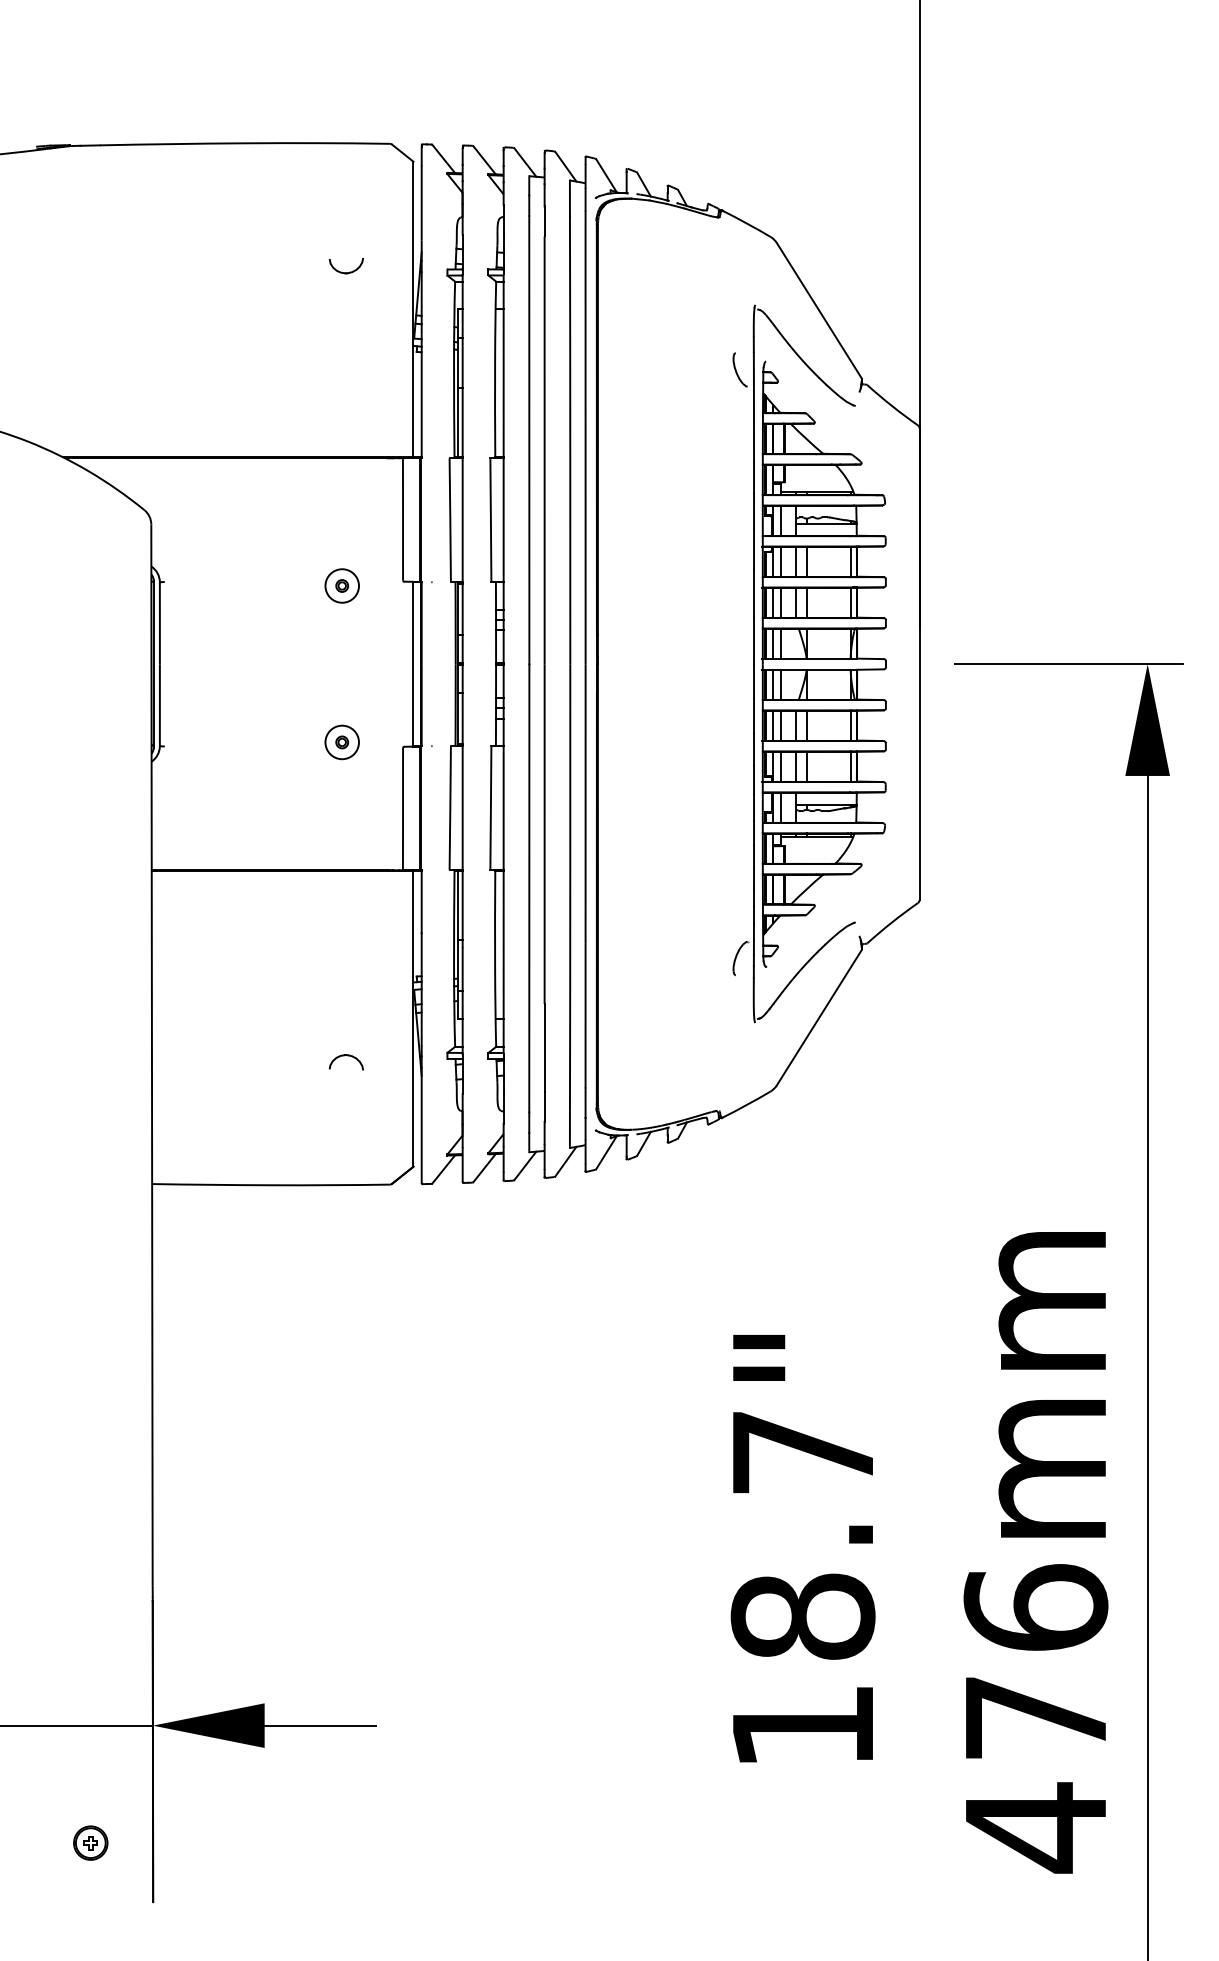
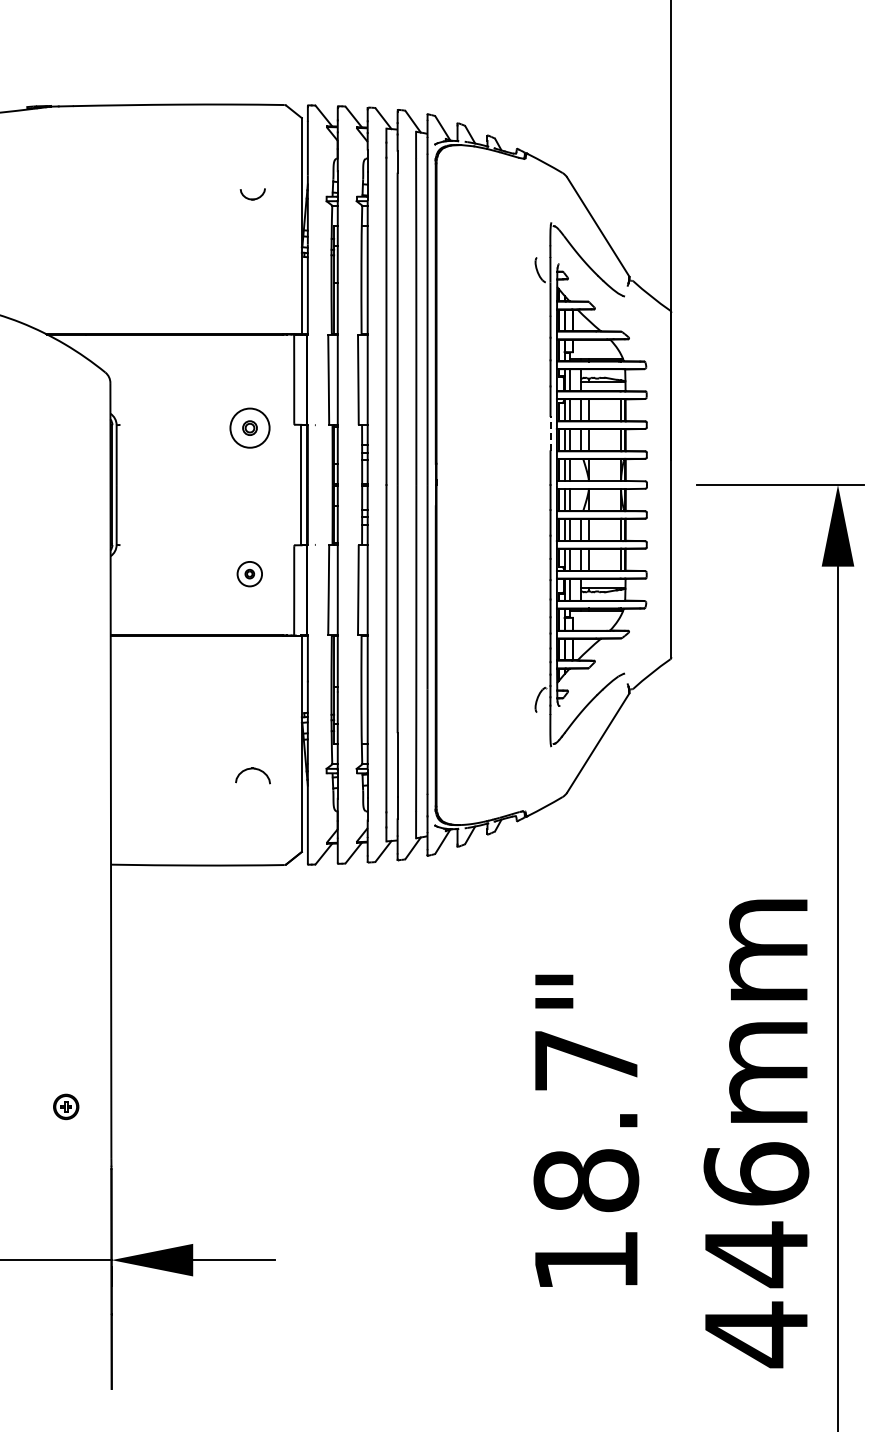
part: (341, 585) -> (249, 427), size x1.6
line: (753, 593) -> (550, 433), solid -> dashed
part: (341, 742) -> (249, 574), moved
part: (345, 1061) -> (252, 775), size x1.4
text: (1036, 1717) -> (756, 1254), 476mm -> 446mm
part: (91, 1842) -> (66, 1106), moved

